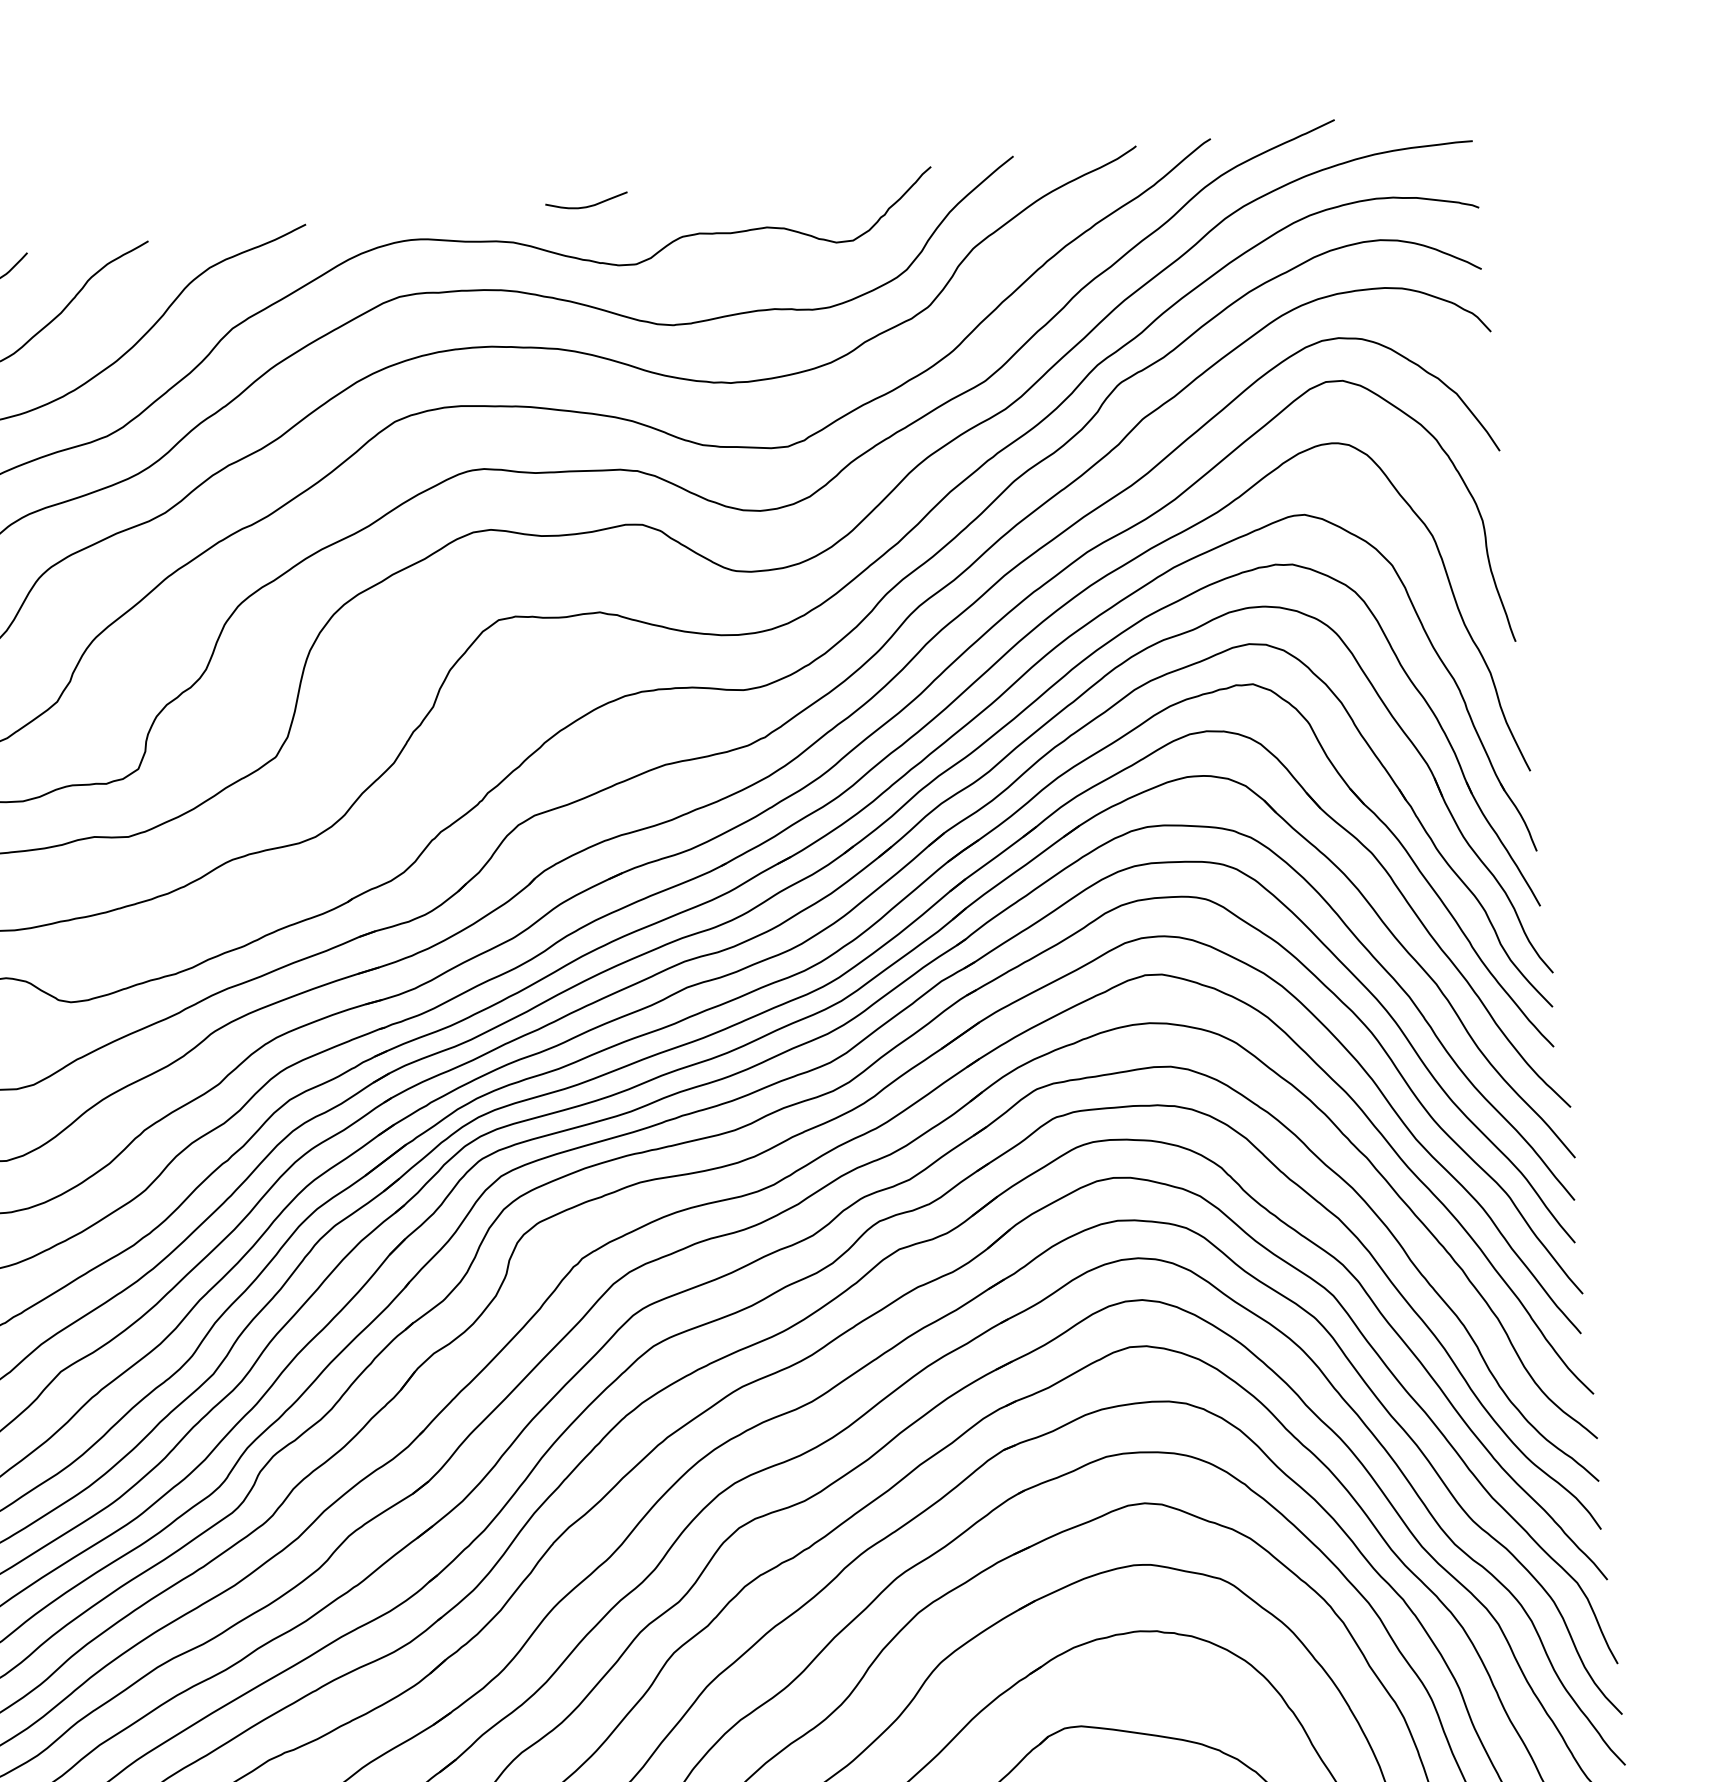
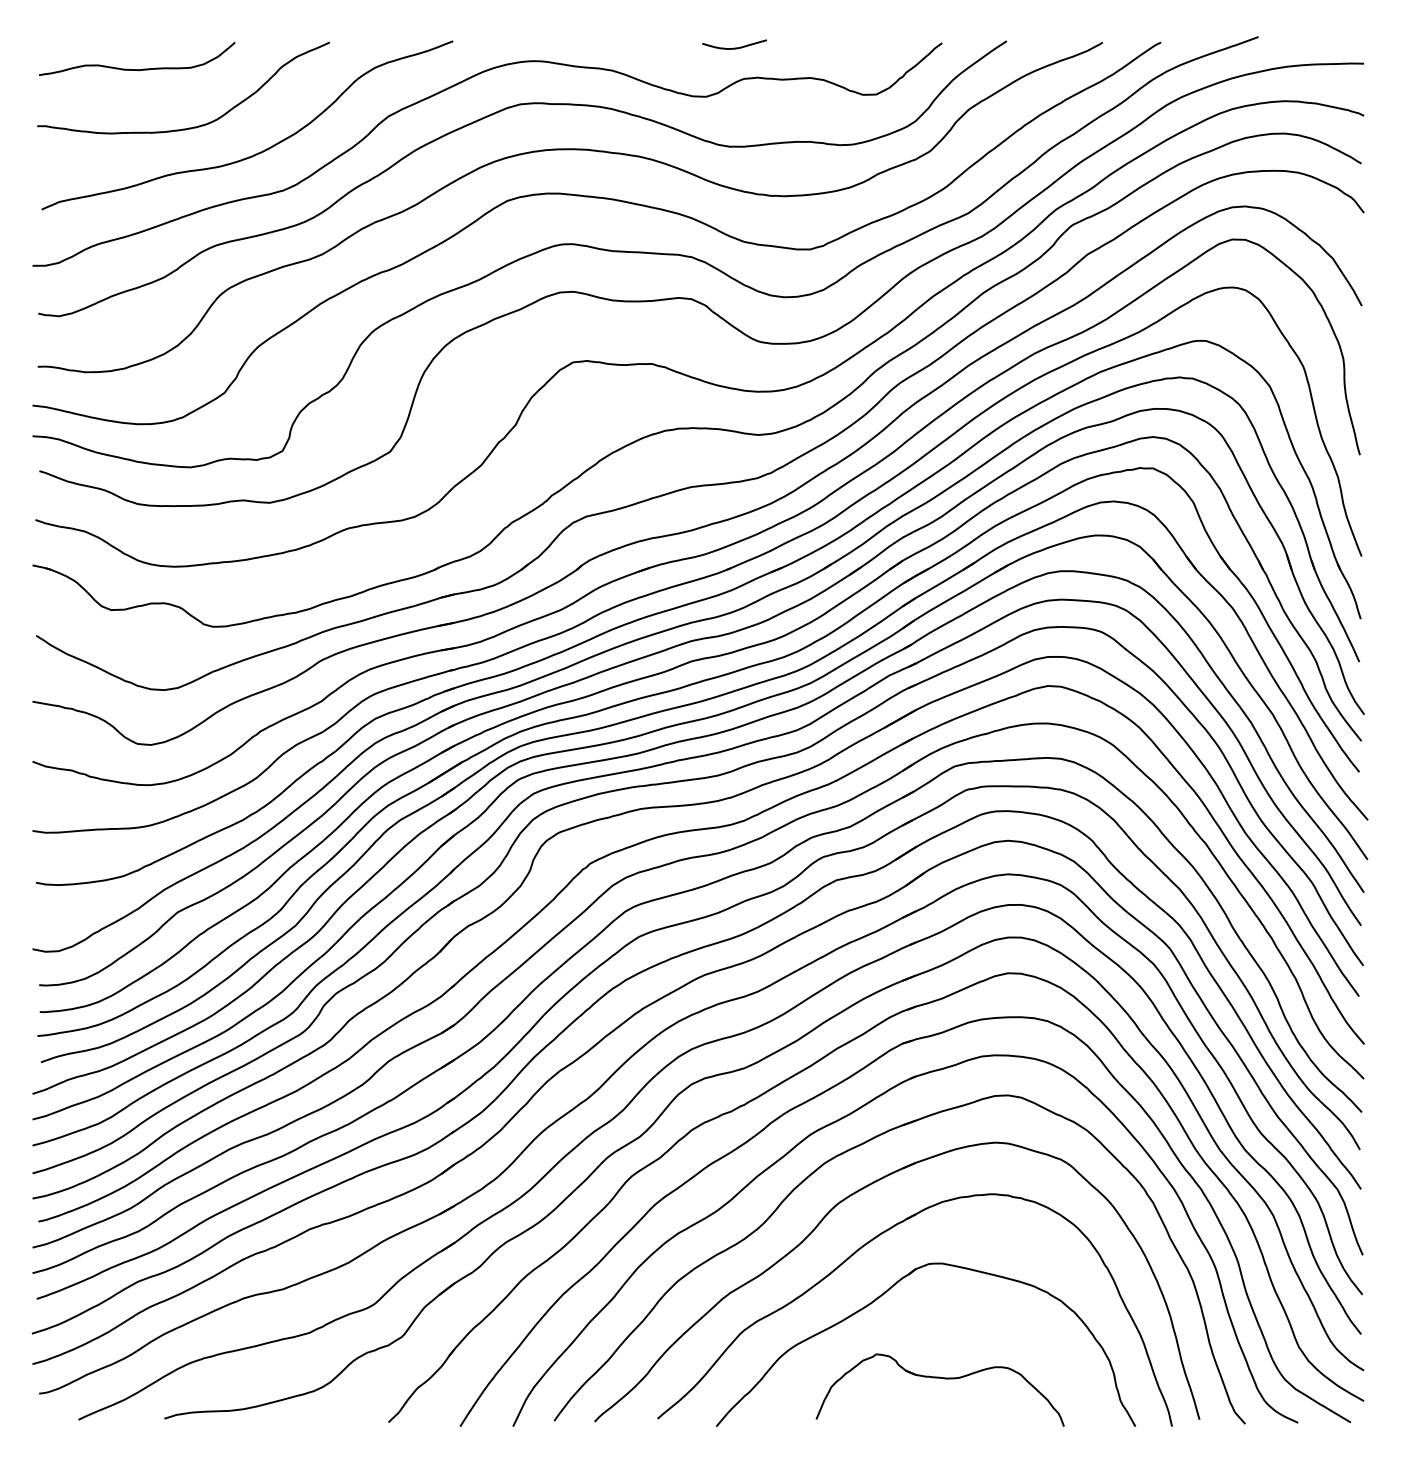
curve: (587, 205) -> (734, 47), moved

